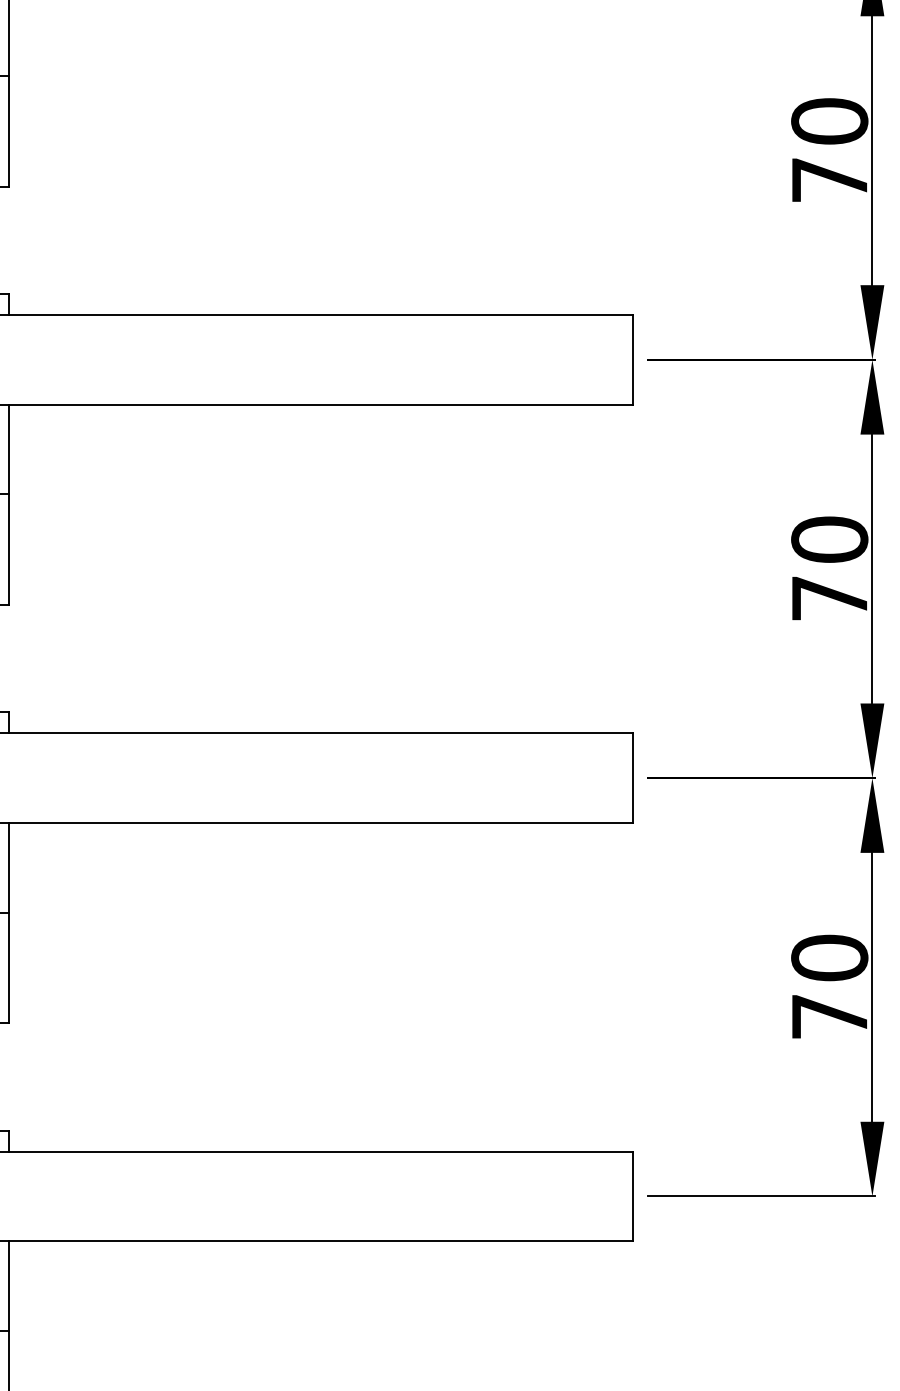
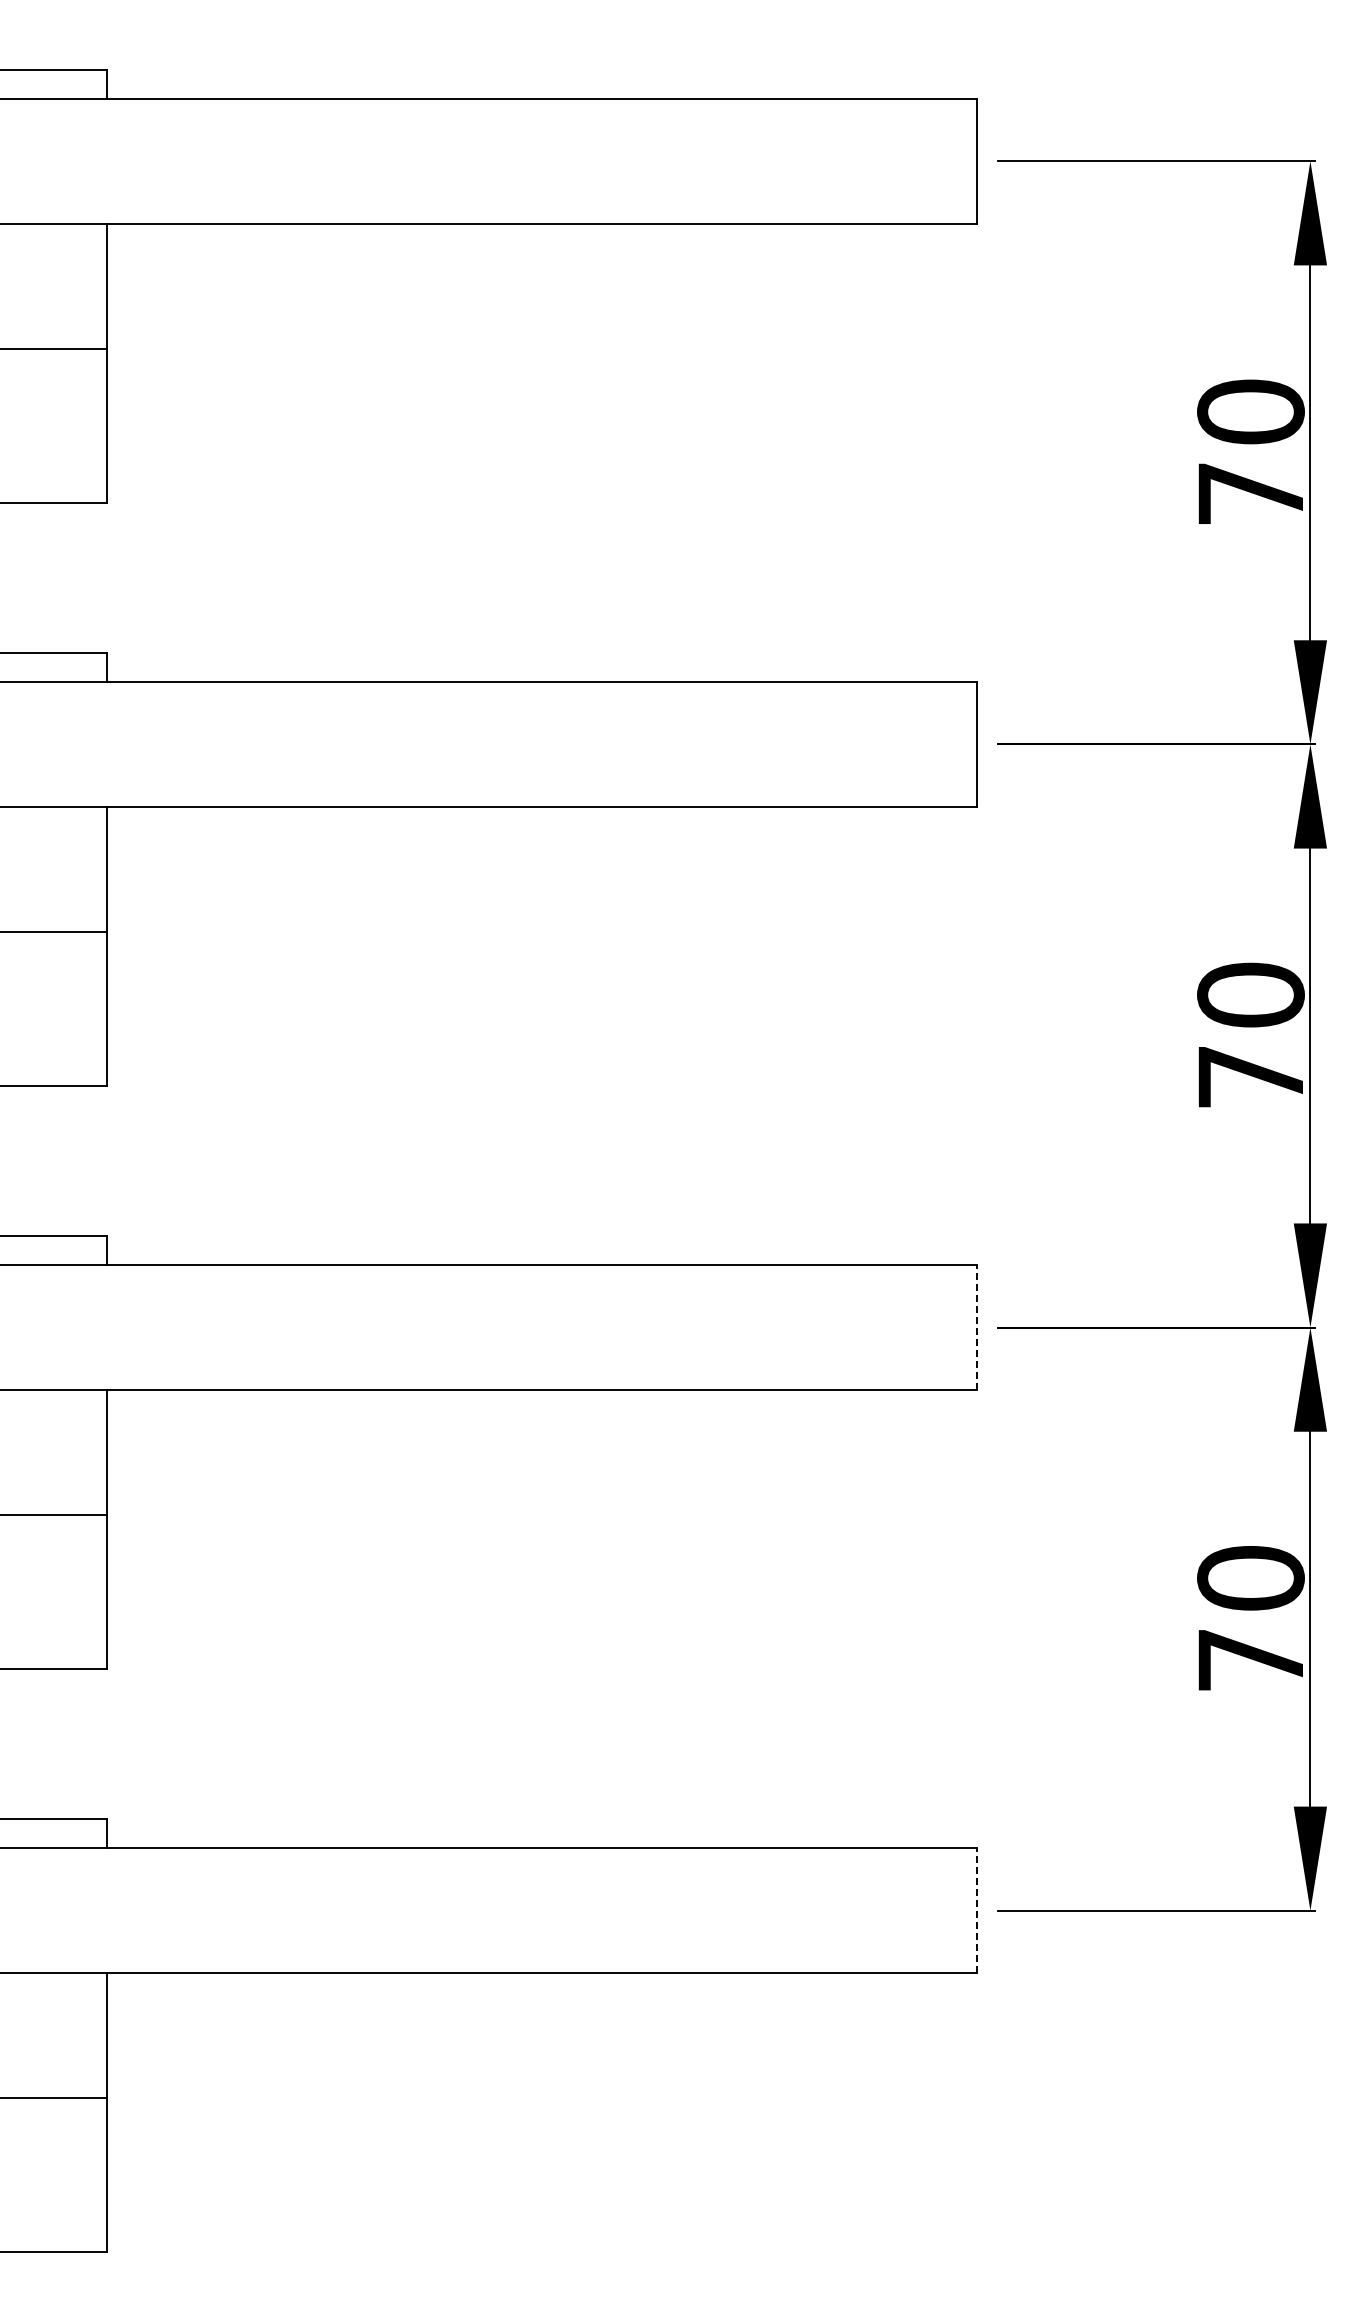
line: (633, 778) -> (977, 1327), solid -> dashed
line: (633, 1196) -> (977, 1910), solid -> dashed

